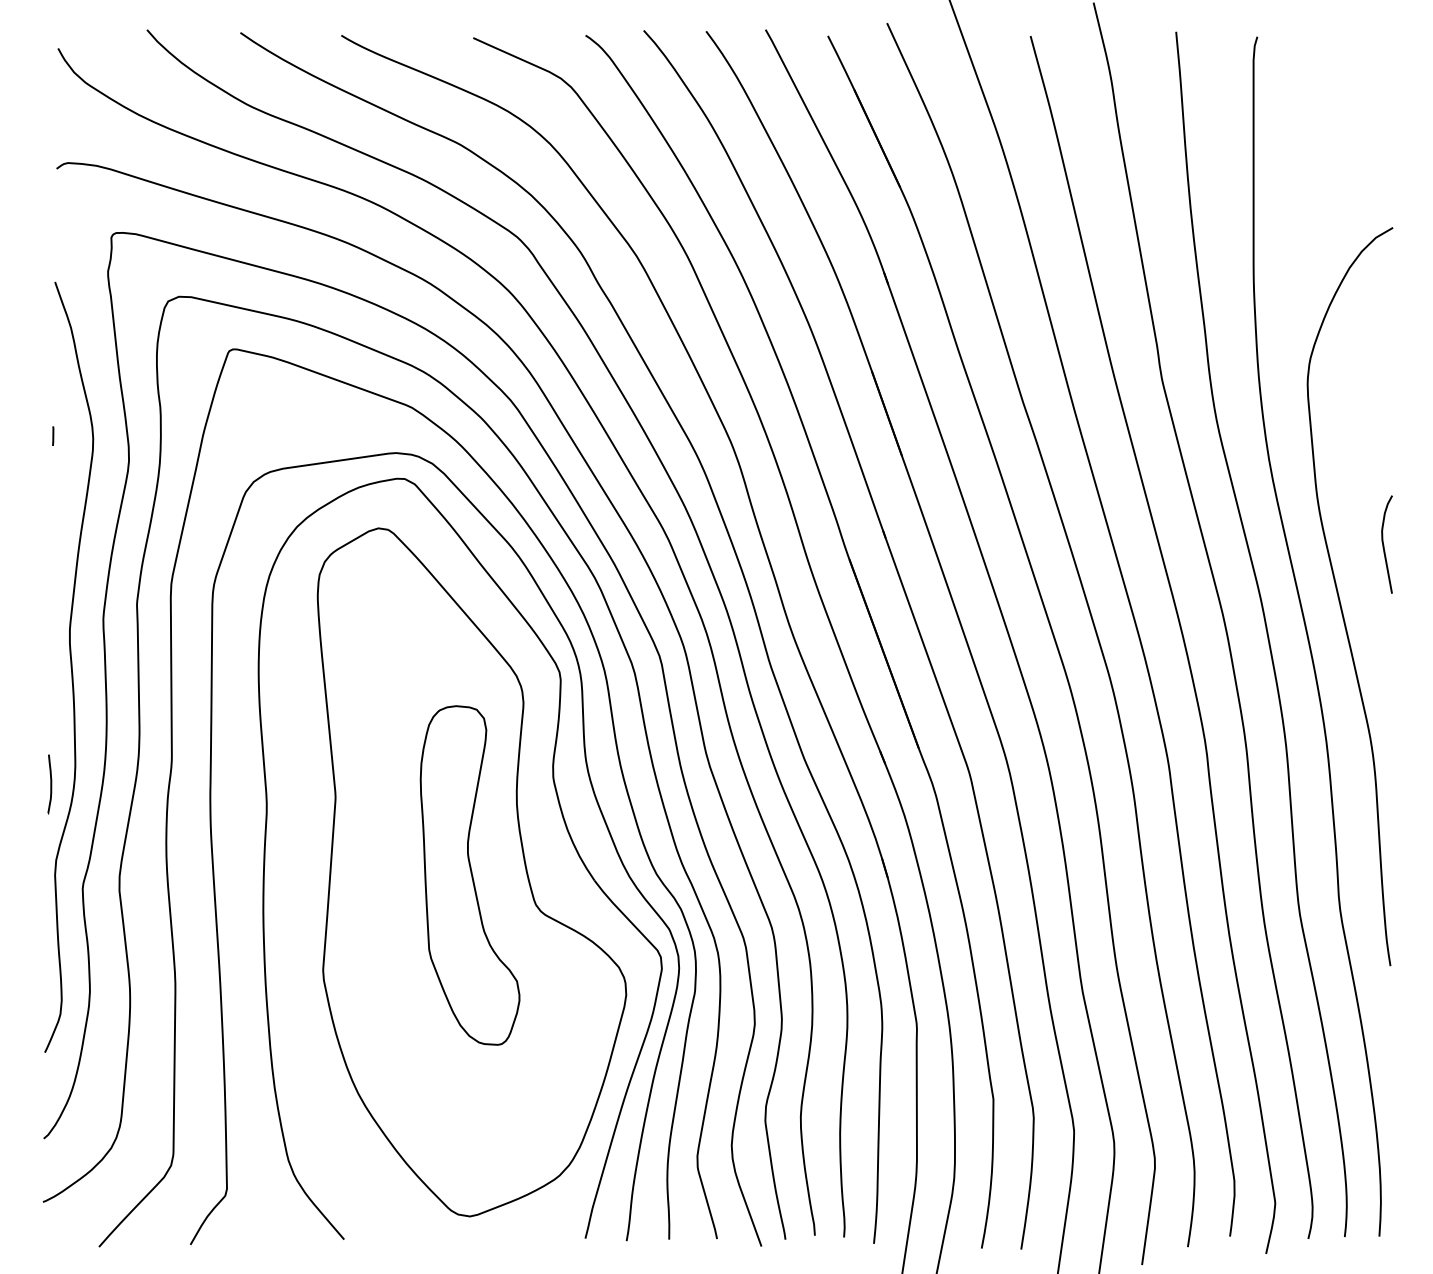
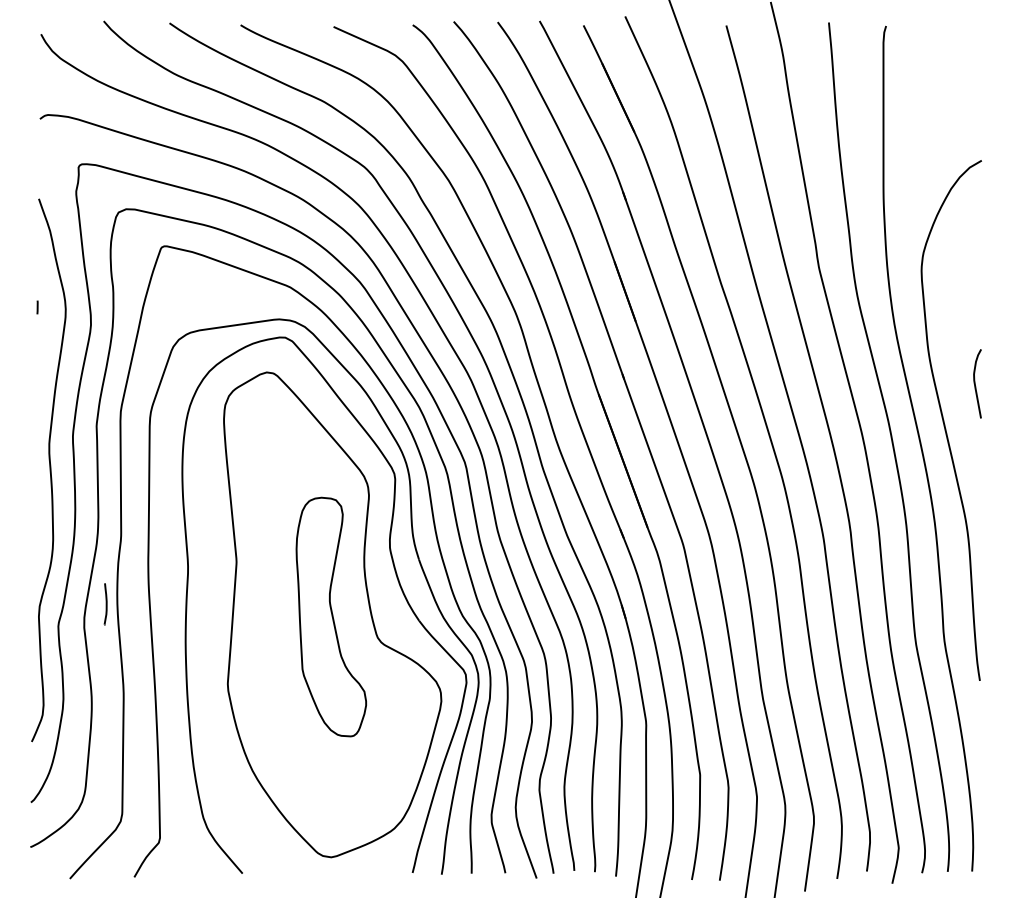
curve: (50, 784) -> (106, 604), moved

